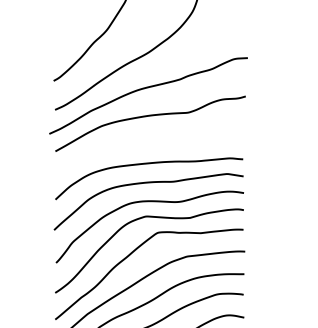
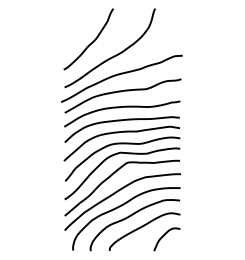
curve: (144, 144) -> (119, 108), added

